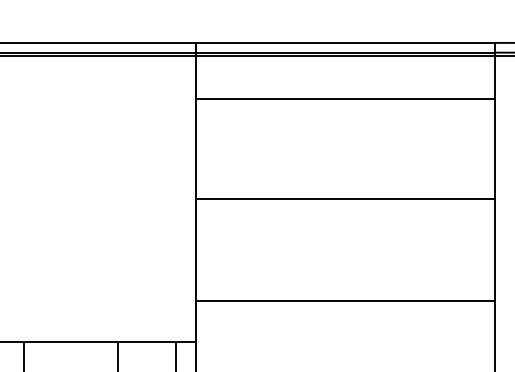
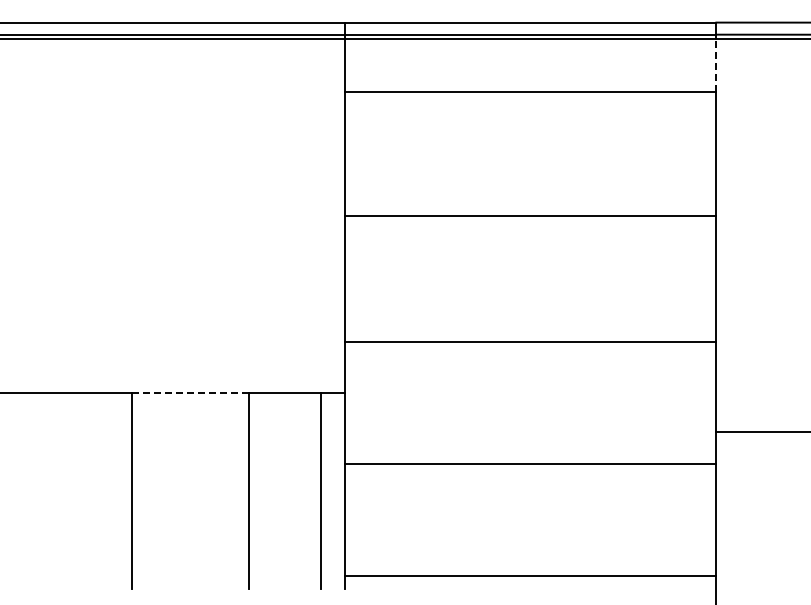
line: (495, 76) -> (716, 64), solid -> dashed
line: (70, 342) -> (190, 393), solid -> dashed

